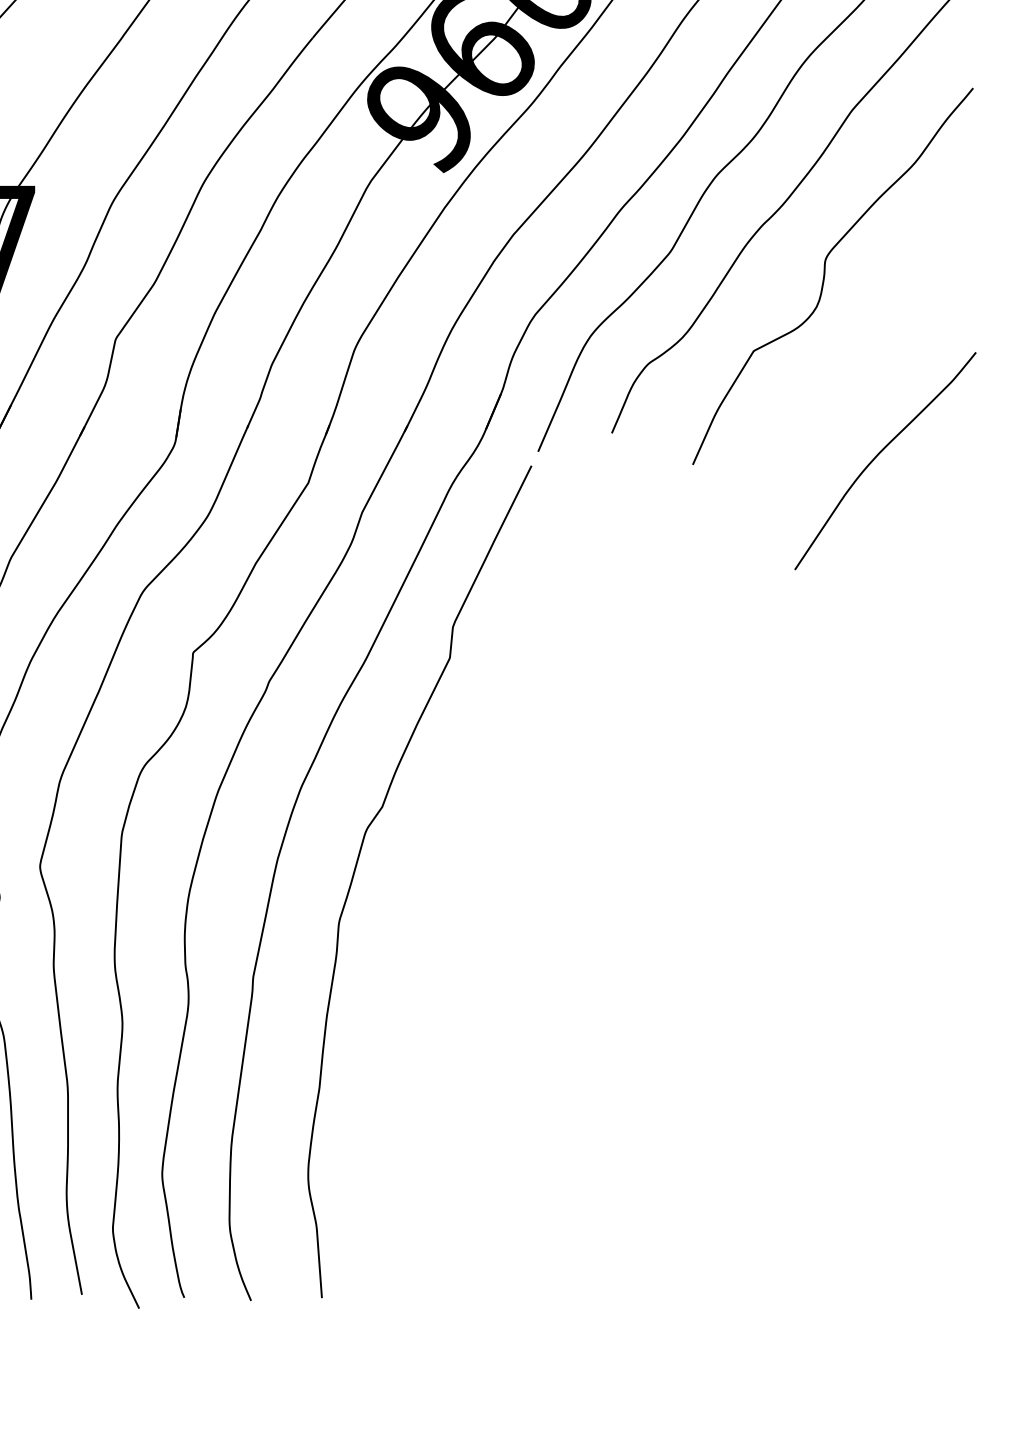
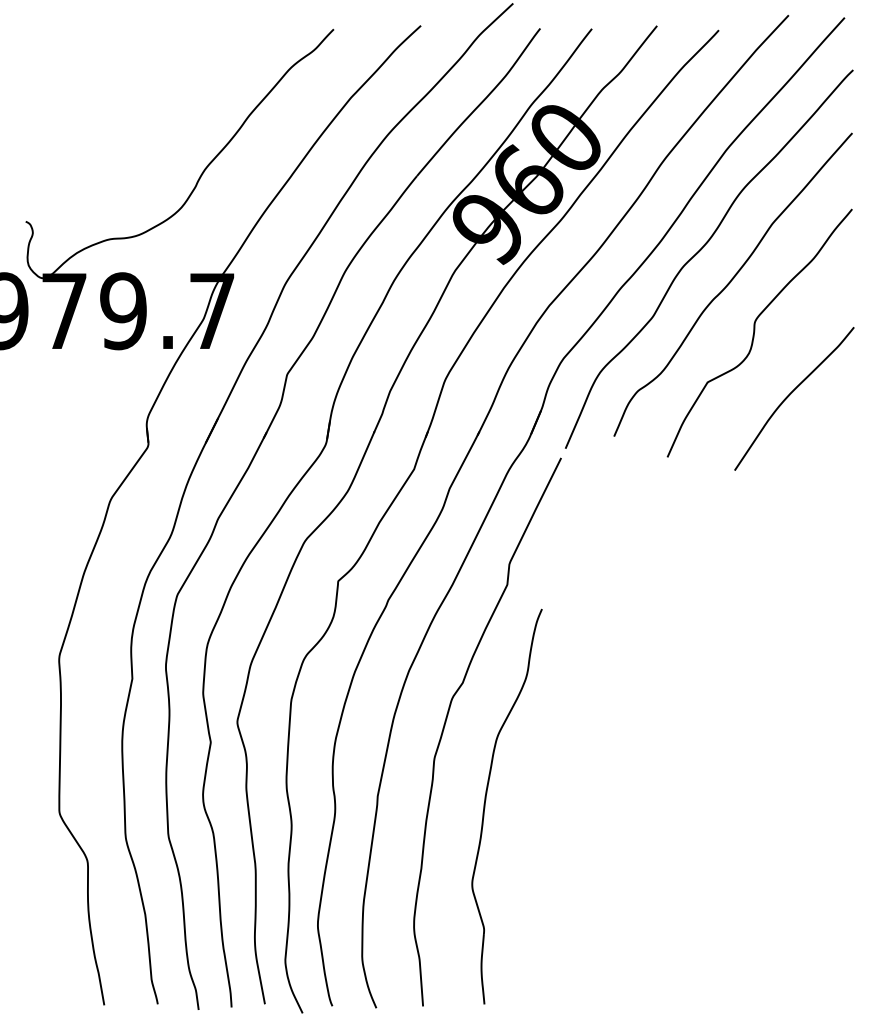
curve: (881, 454) -> (791, 394), moved
part: (418, 985) -> (486, 800), added

